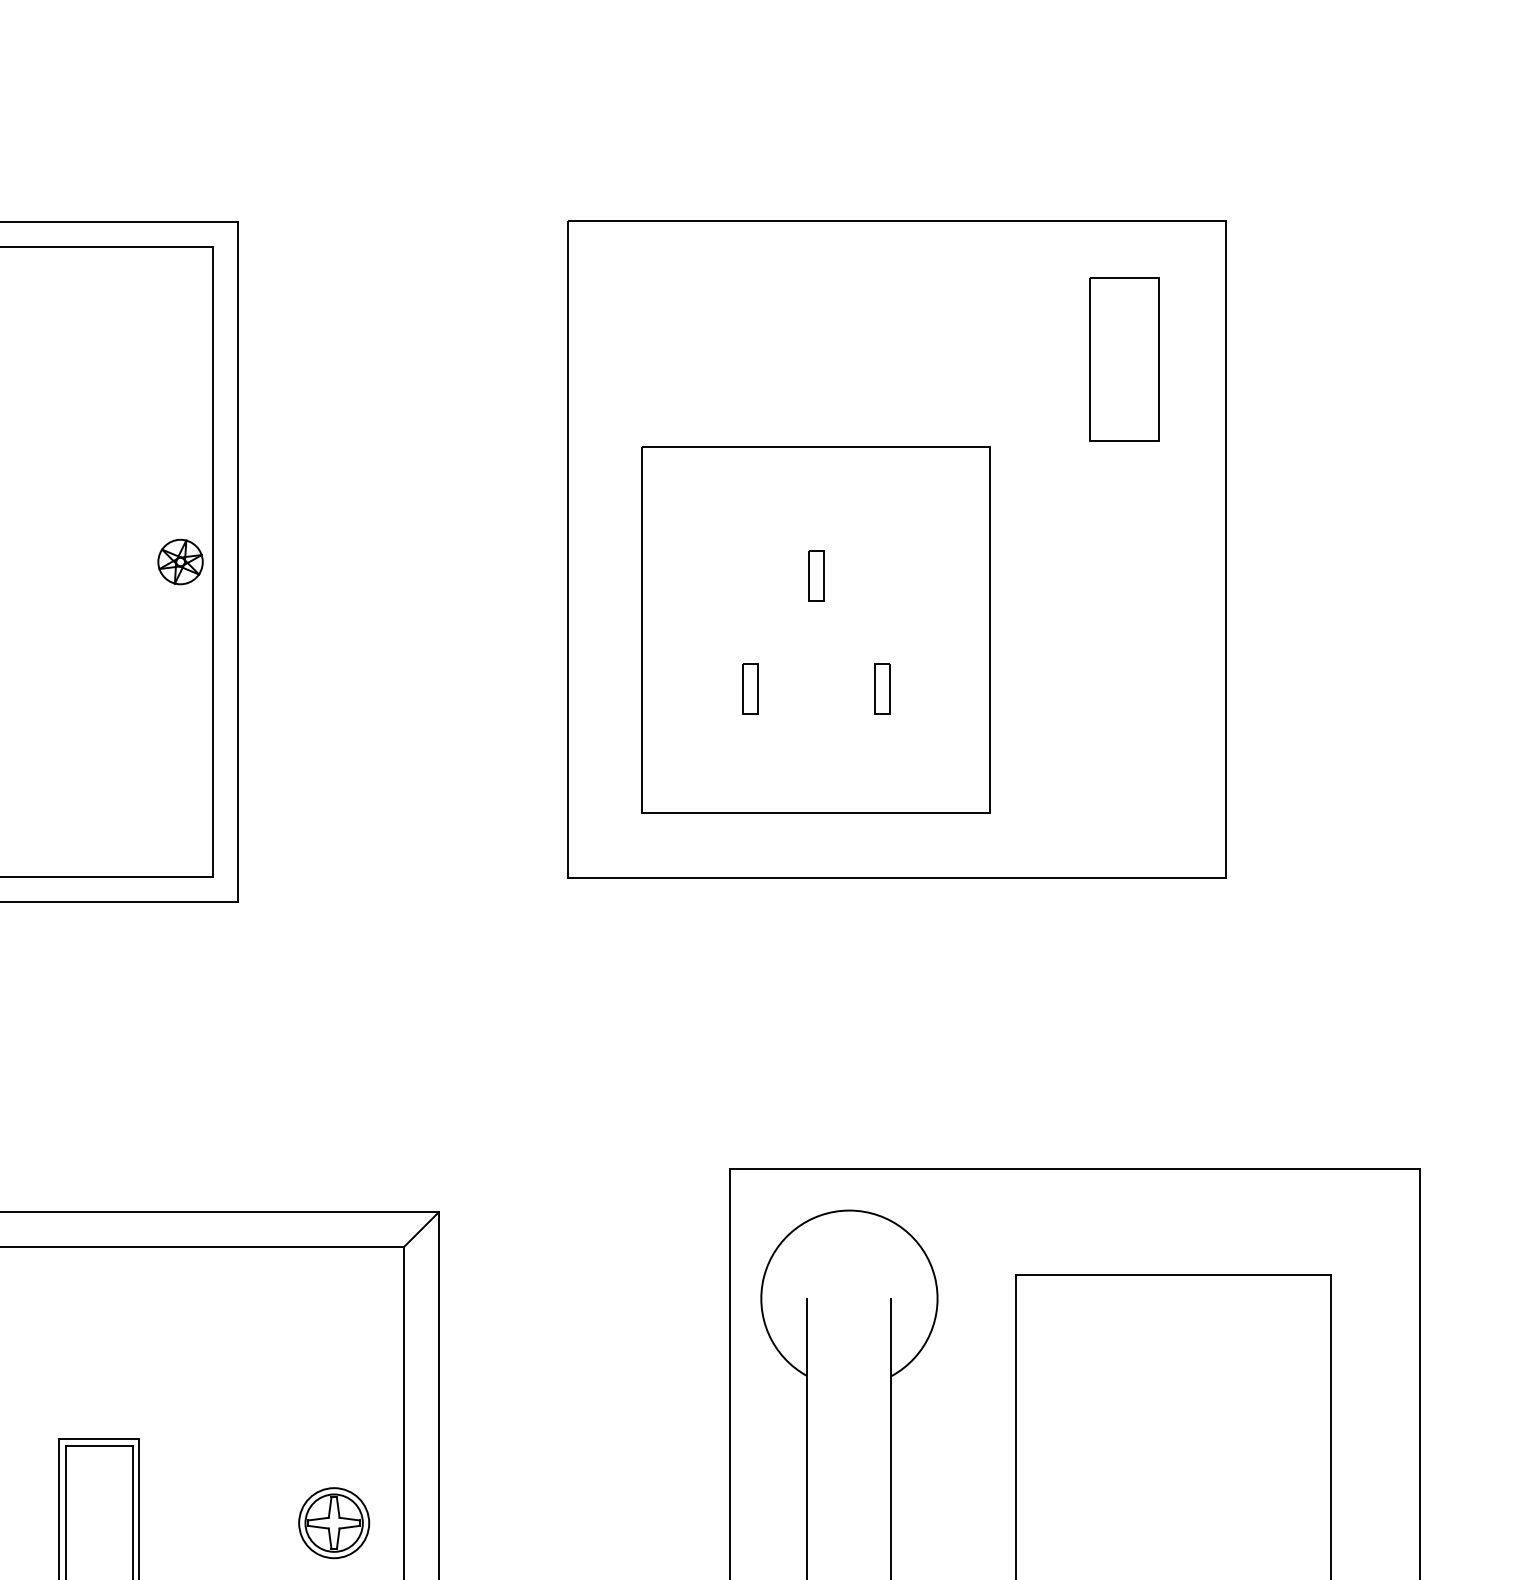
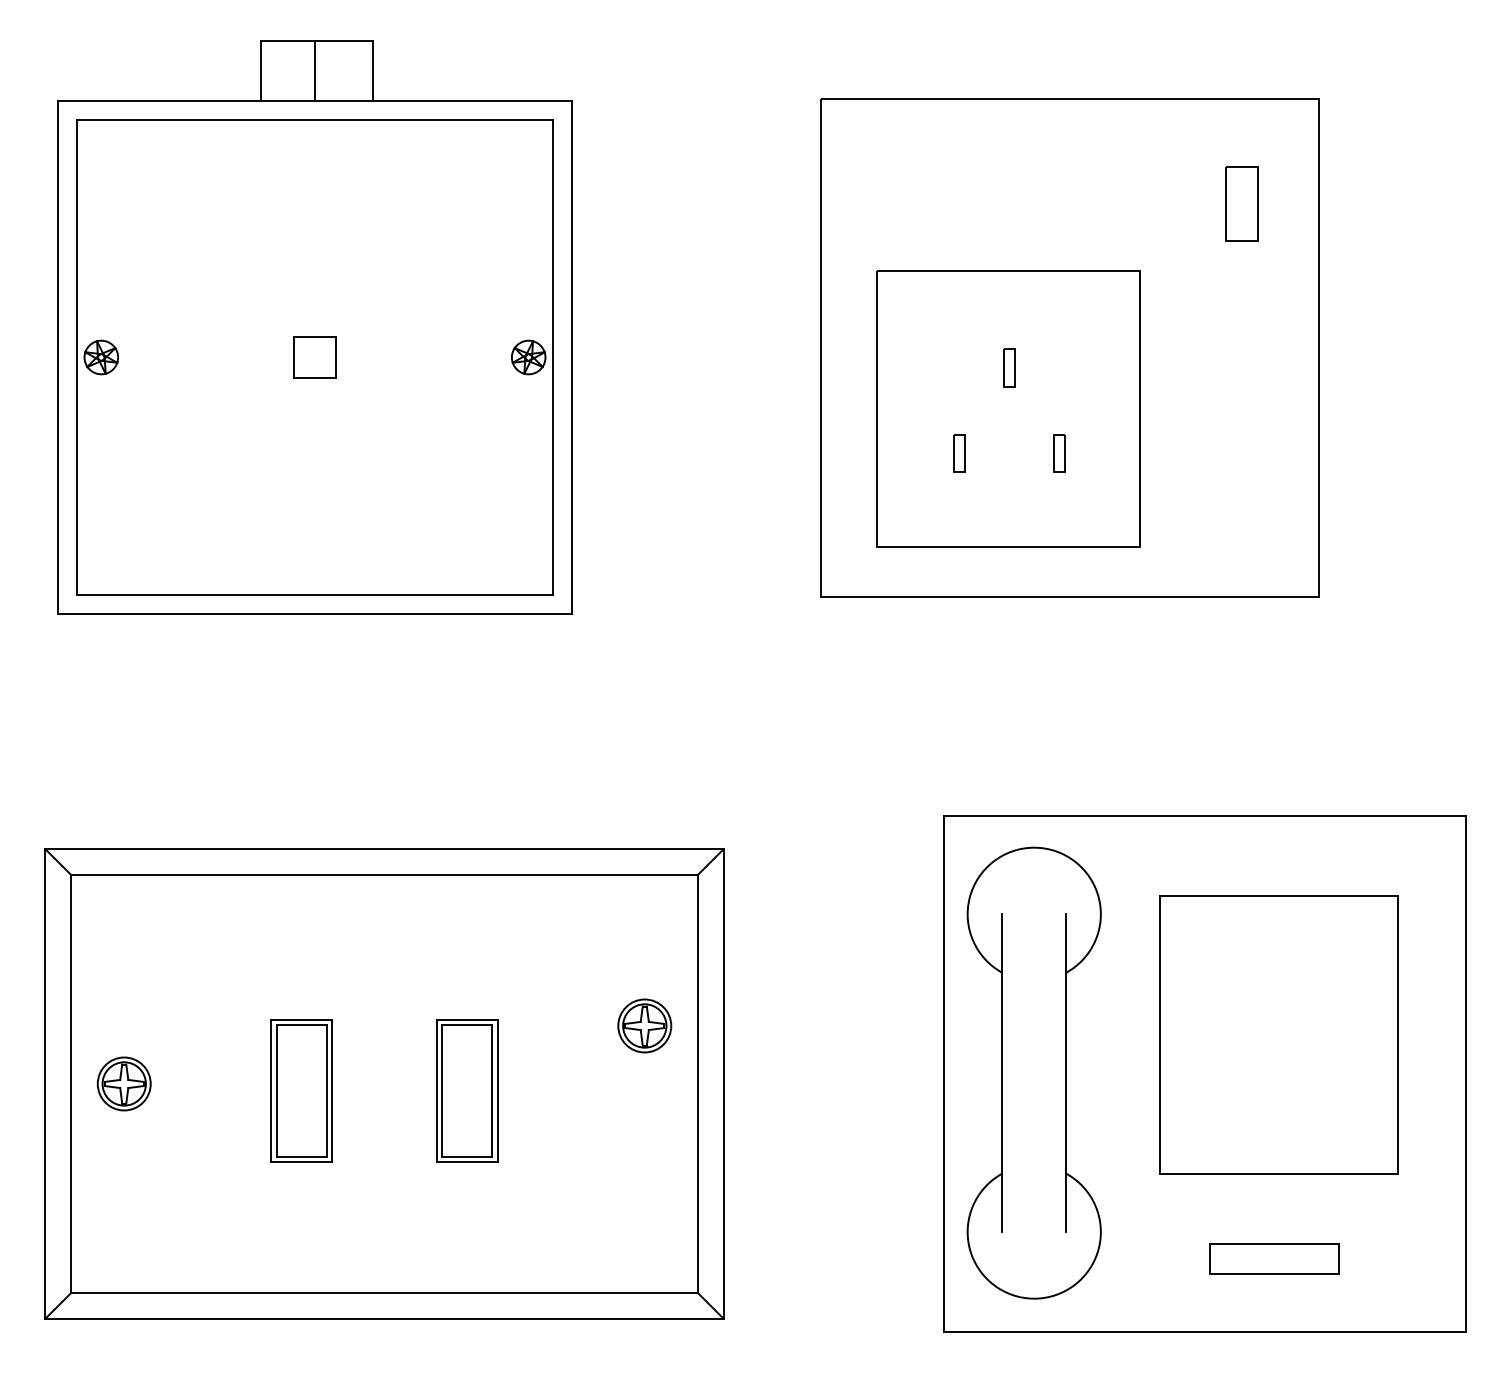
part: (1123, 359) -> (1241, 204), size x0.6
part: (333, 1522) -> (644, 1025), moved

